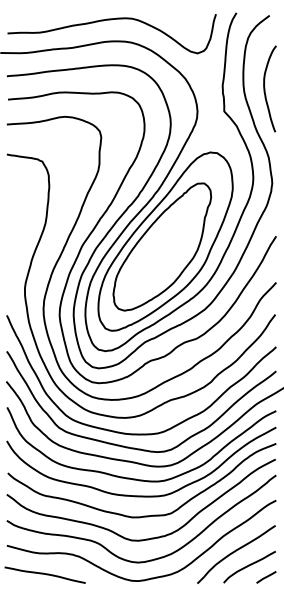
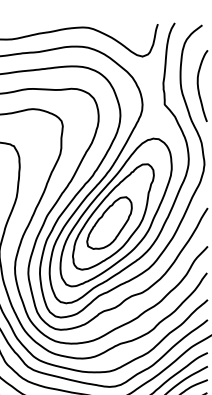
part: (157, 254) -> (109, 223), added

